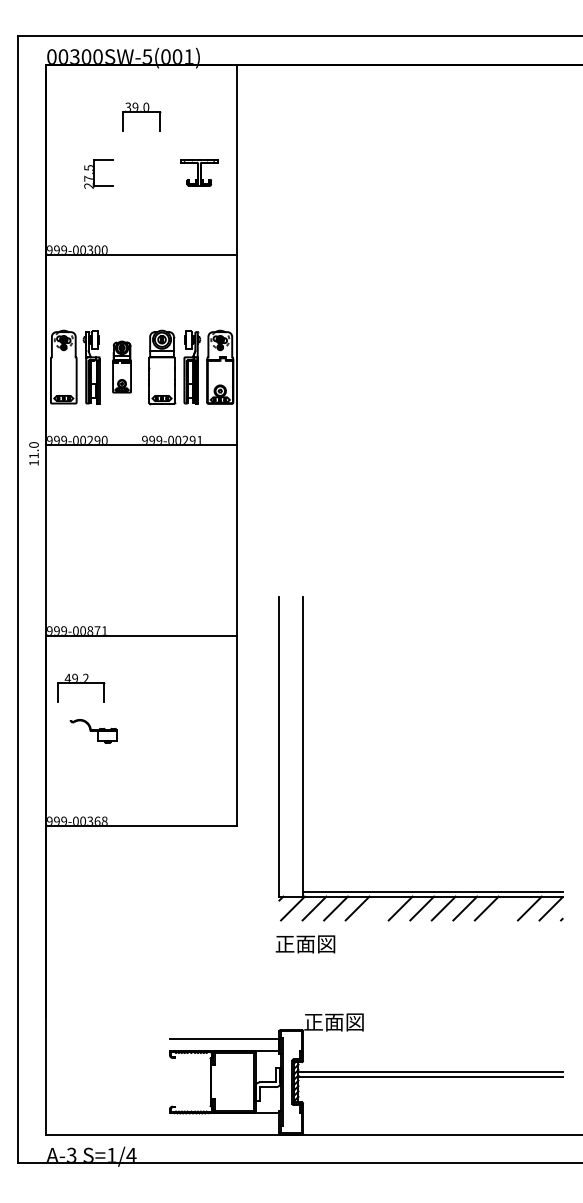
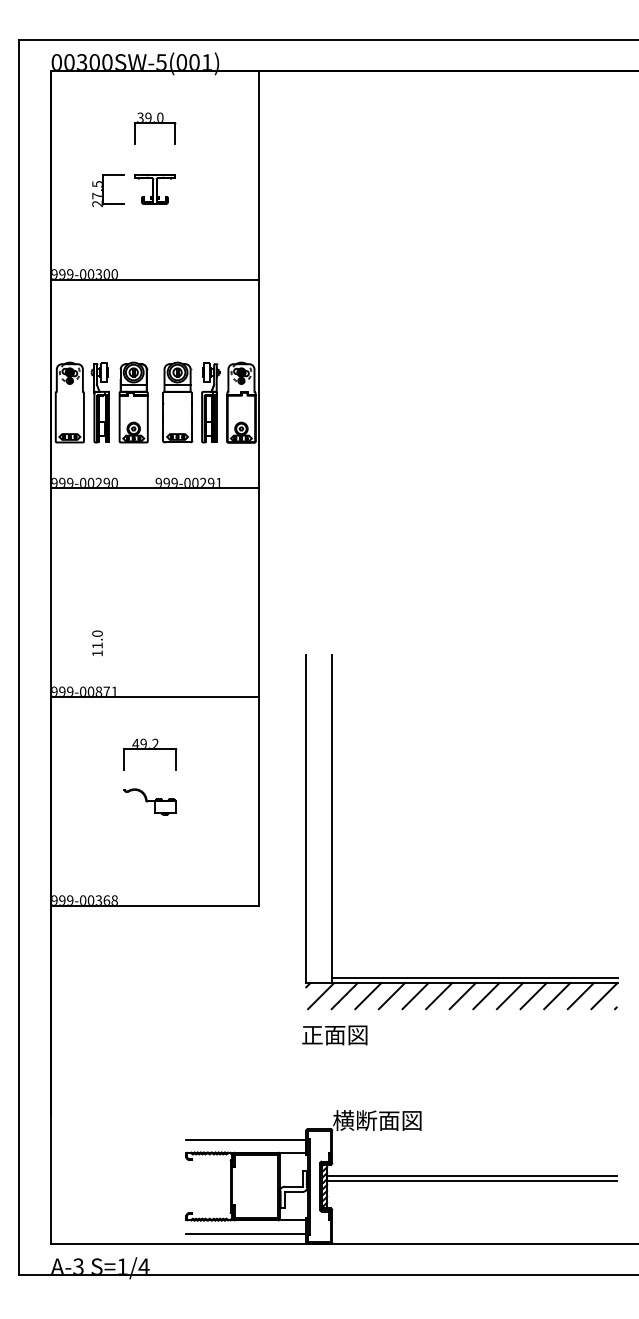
part: (199, 172) -> (155, 189), moved
part: (121, 366) -> (133, 401), size x1.43
text: (33, 453) -> (96, 643), moved
part: (81, 687) -> (150, 753), moved
part: (93, 731) -> (149, 802), moved
line: (379, 908) -> (415, 996), added
line: (508, 908) -> (557, 996), added
text: (344, 1021) -> (377, 1119), 正面図 -> 横断面図
line: (224, 1125) -> (246, 1233), added

